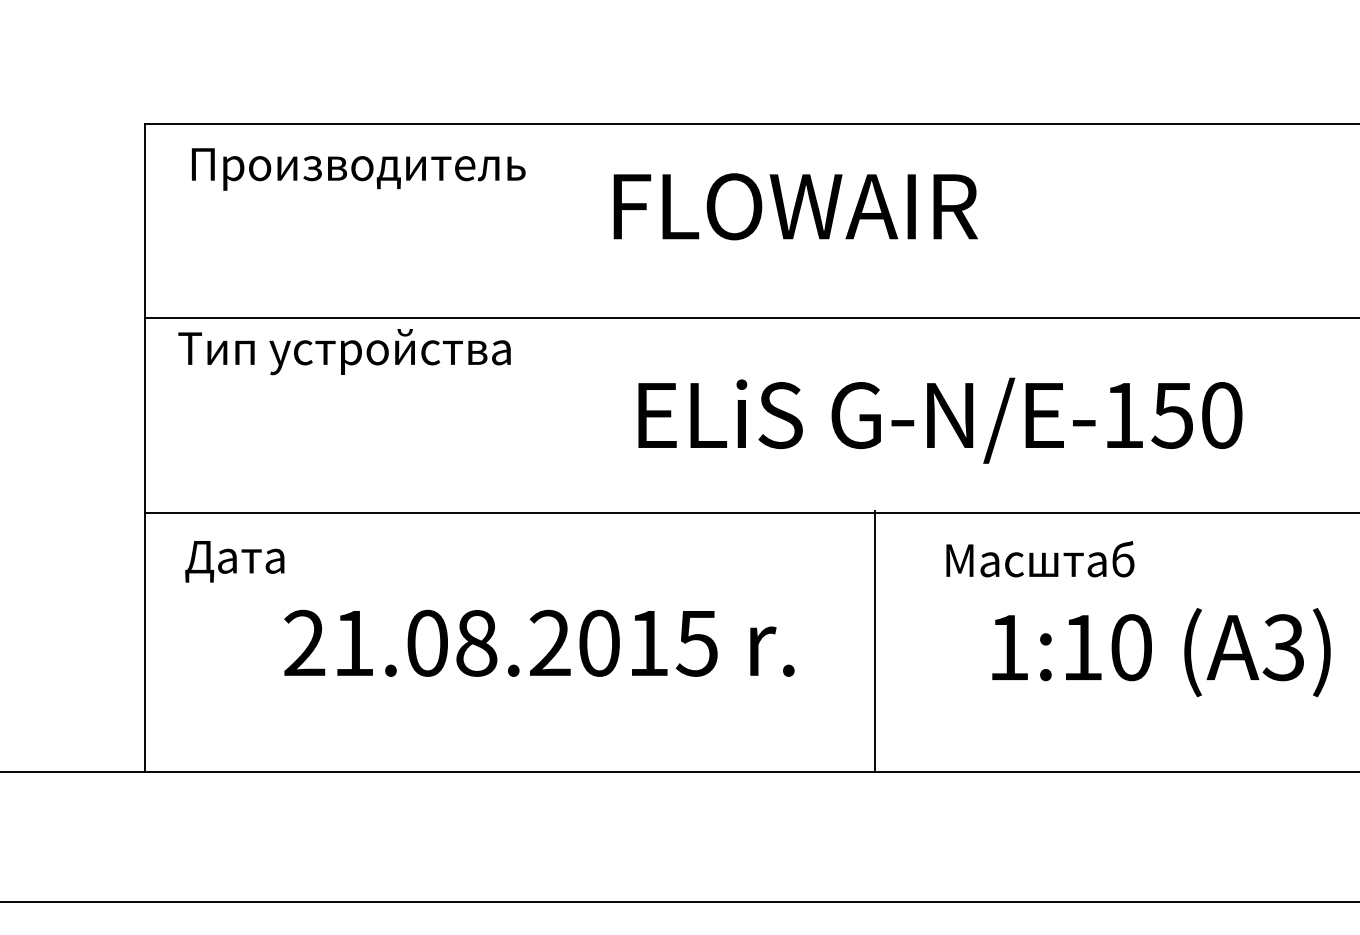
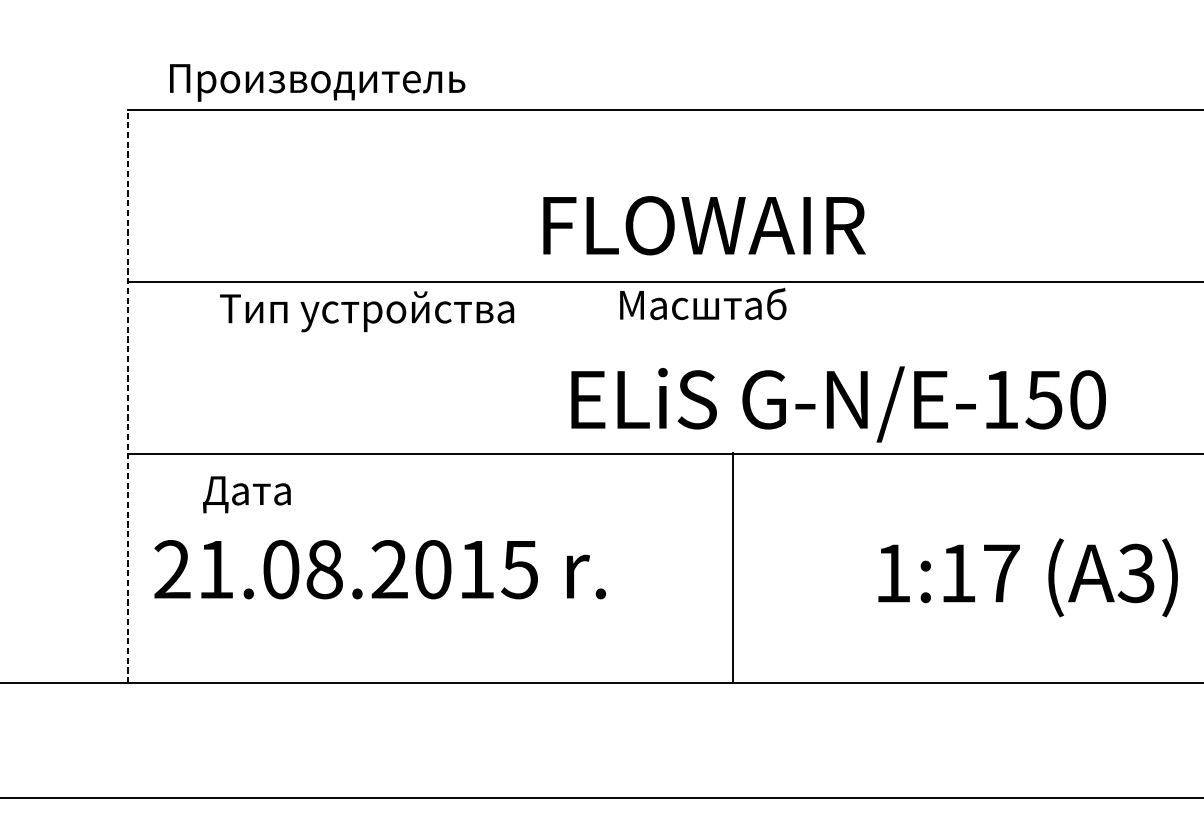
text: (358, 169) -> (317, 82), moved
text: (795, 206) -> (704, 225), moved
text: (344, 352) -> (367, 312), moved
text: (940, 420) -> (838, 404), moved
line: (144, 447) -> (128, 396), solid -> dashed
text: (1040, 559) -> (703, 304), moved
text: (234, 561) -> (246, 494), moved
line: (874, 641) -> (733, 568), moved
text: (539, 642) -> (380, 568), moved
text: (1131, 647) -> (1001, 573), 1:10 -> 1:17

